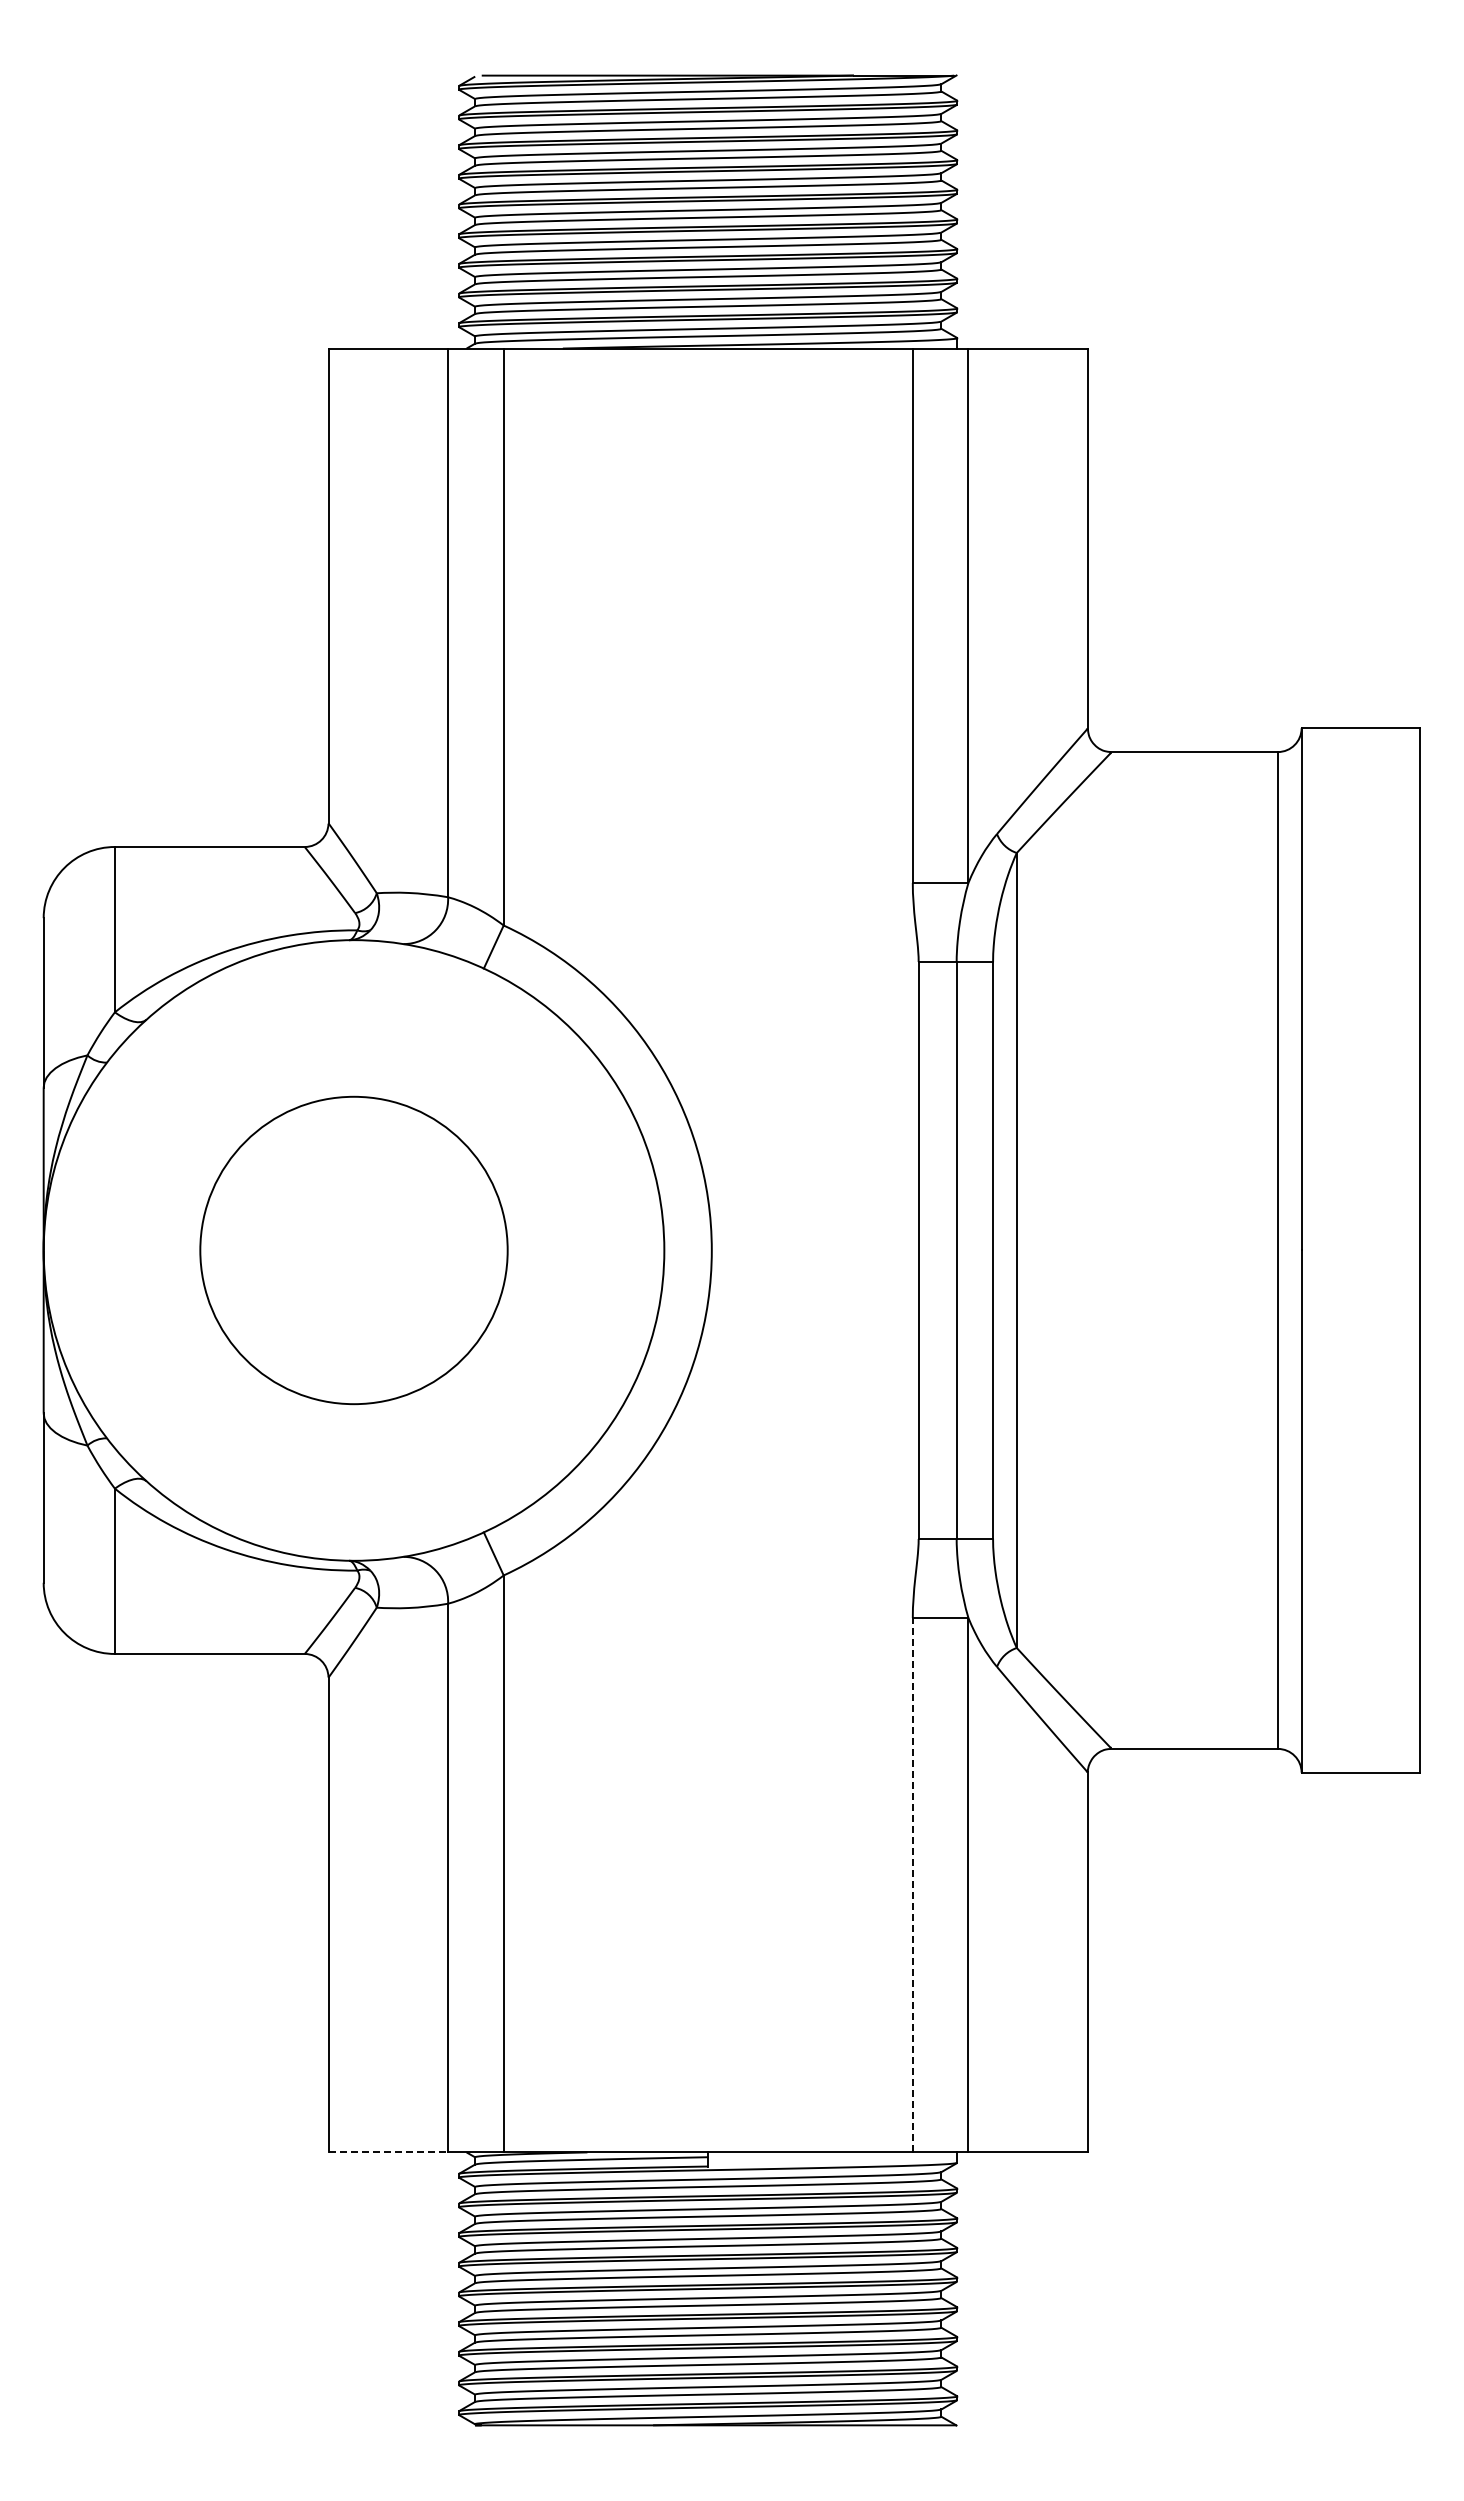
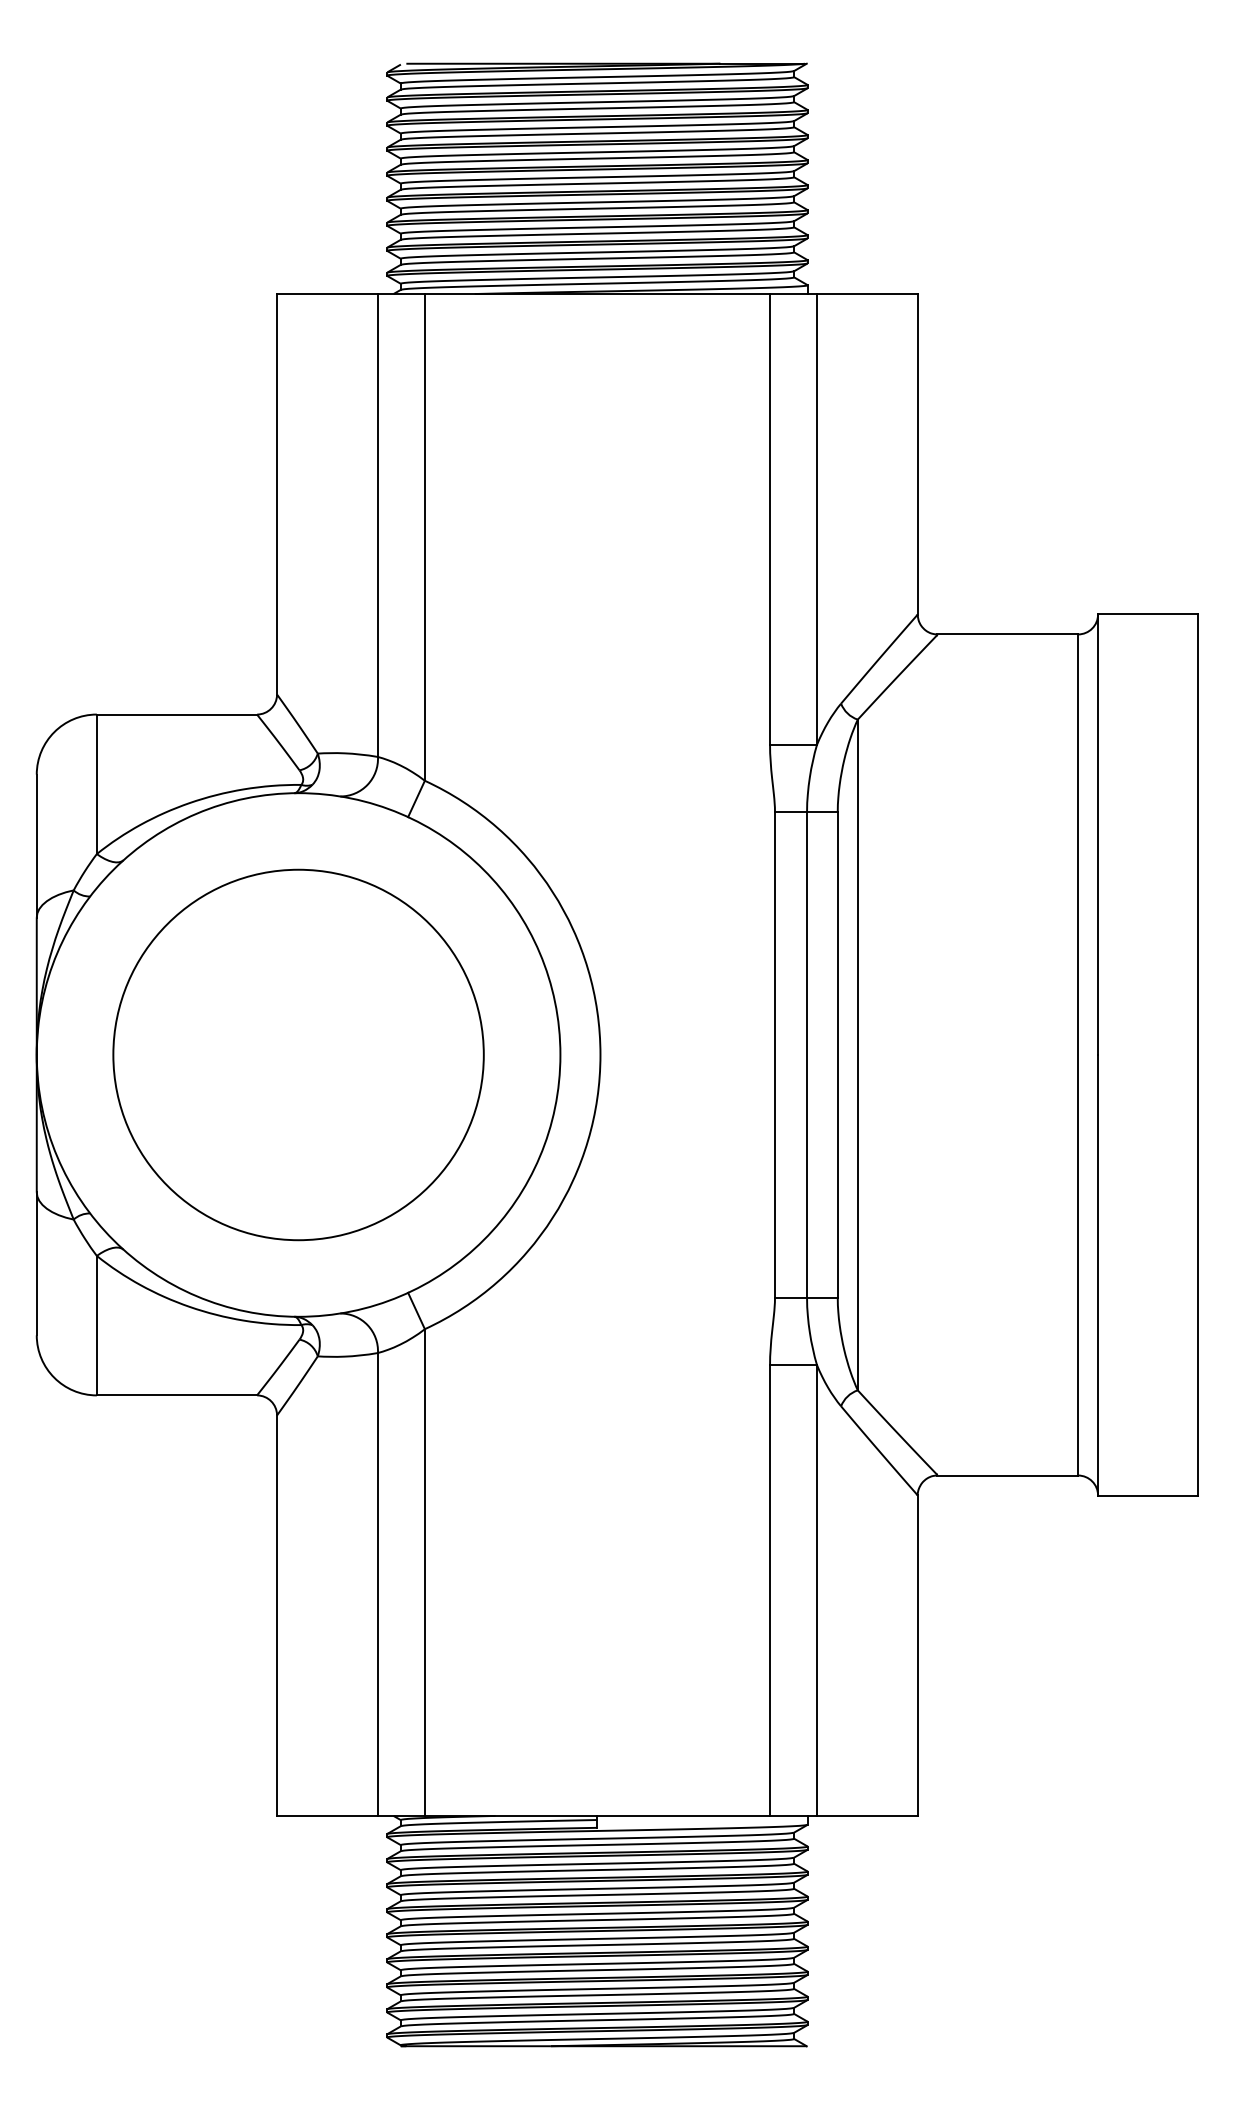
circle: (353, 1250) -> (298, 1055), size x1.43
line: (912, 1884) -> (769, 1589), dashed -> solid
line: (388, 2152) -> (327, 1816), dashed -> solid

